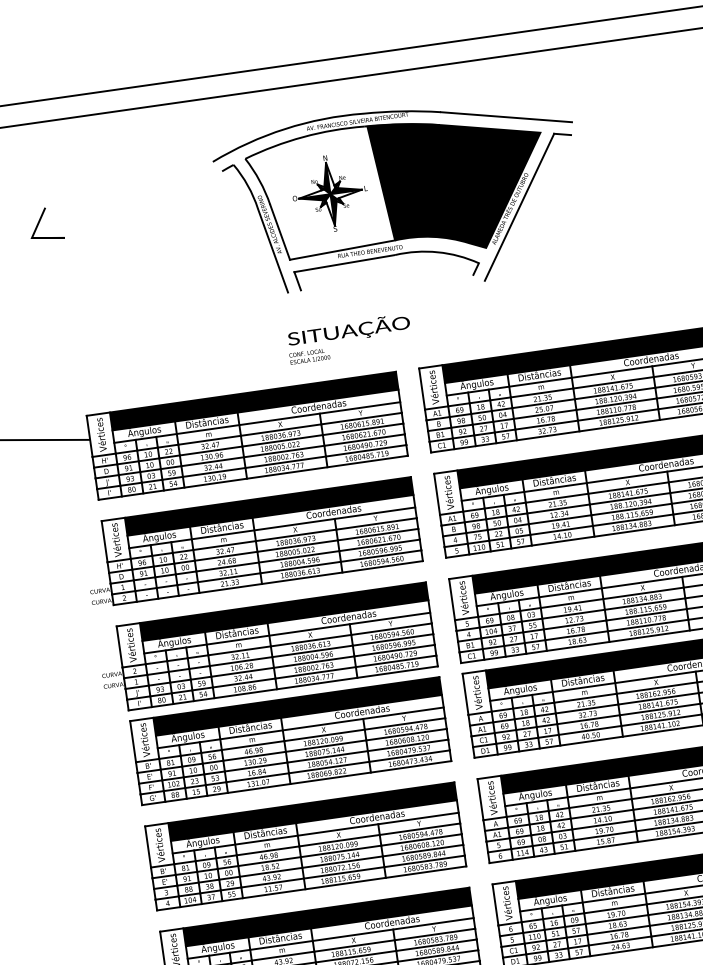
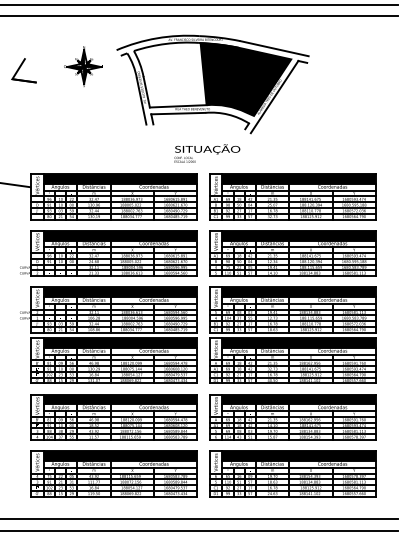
part: (329, 193) -> (83, 66), moved
part: (44, 224) -> (23, 70), size x1.4
text: (349, 338) -> (207, 153), moved

